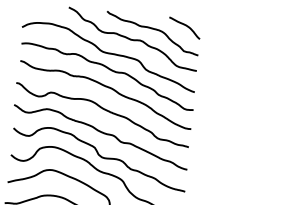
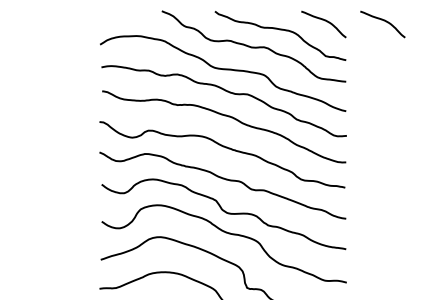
curve: (227, 30) -> (383, 21), added

